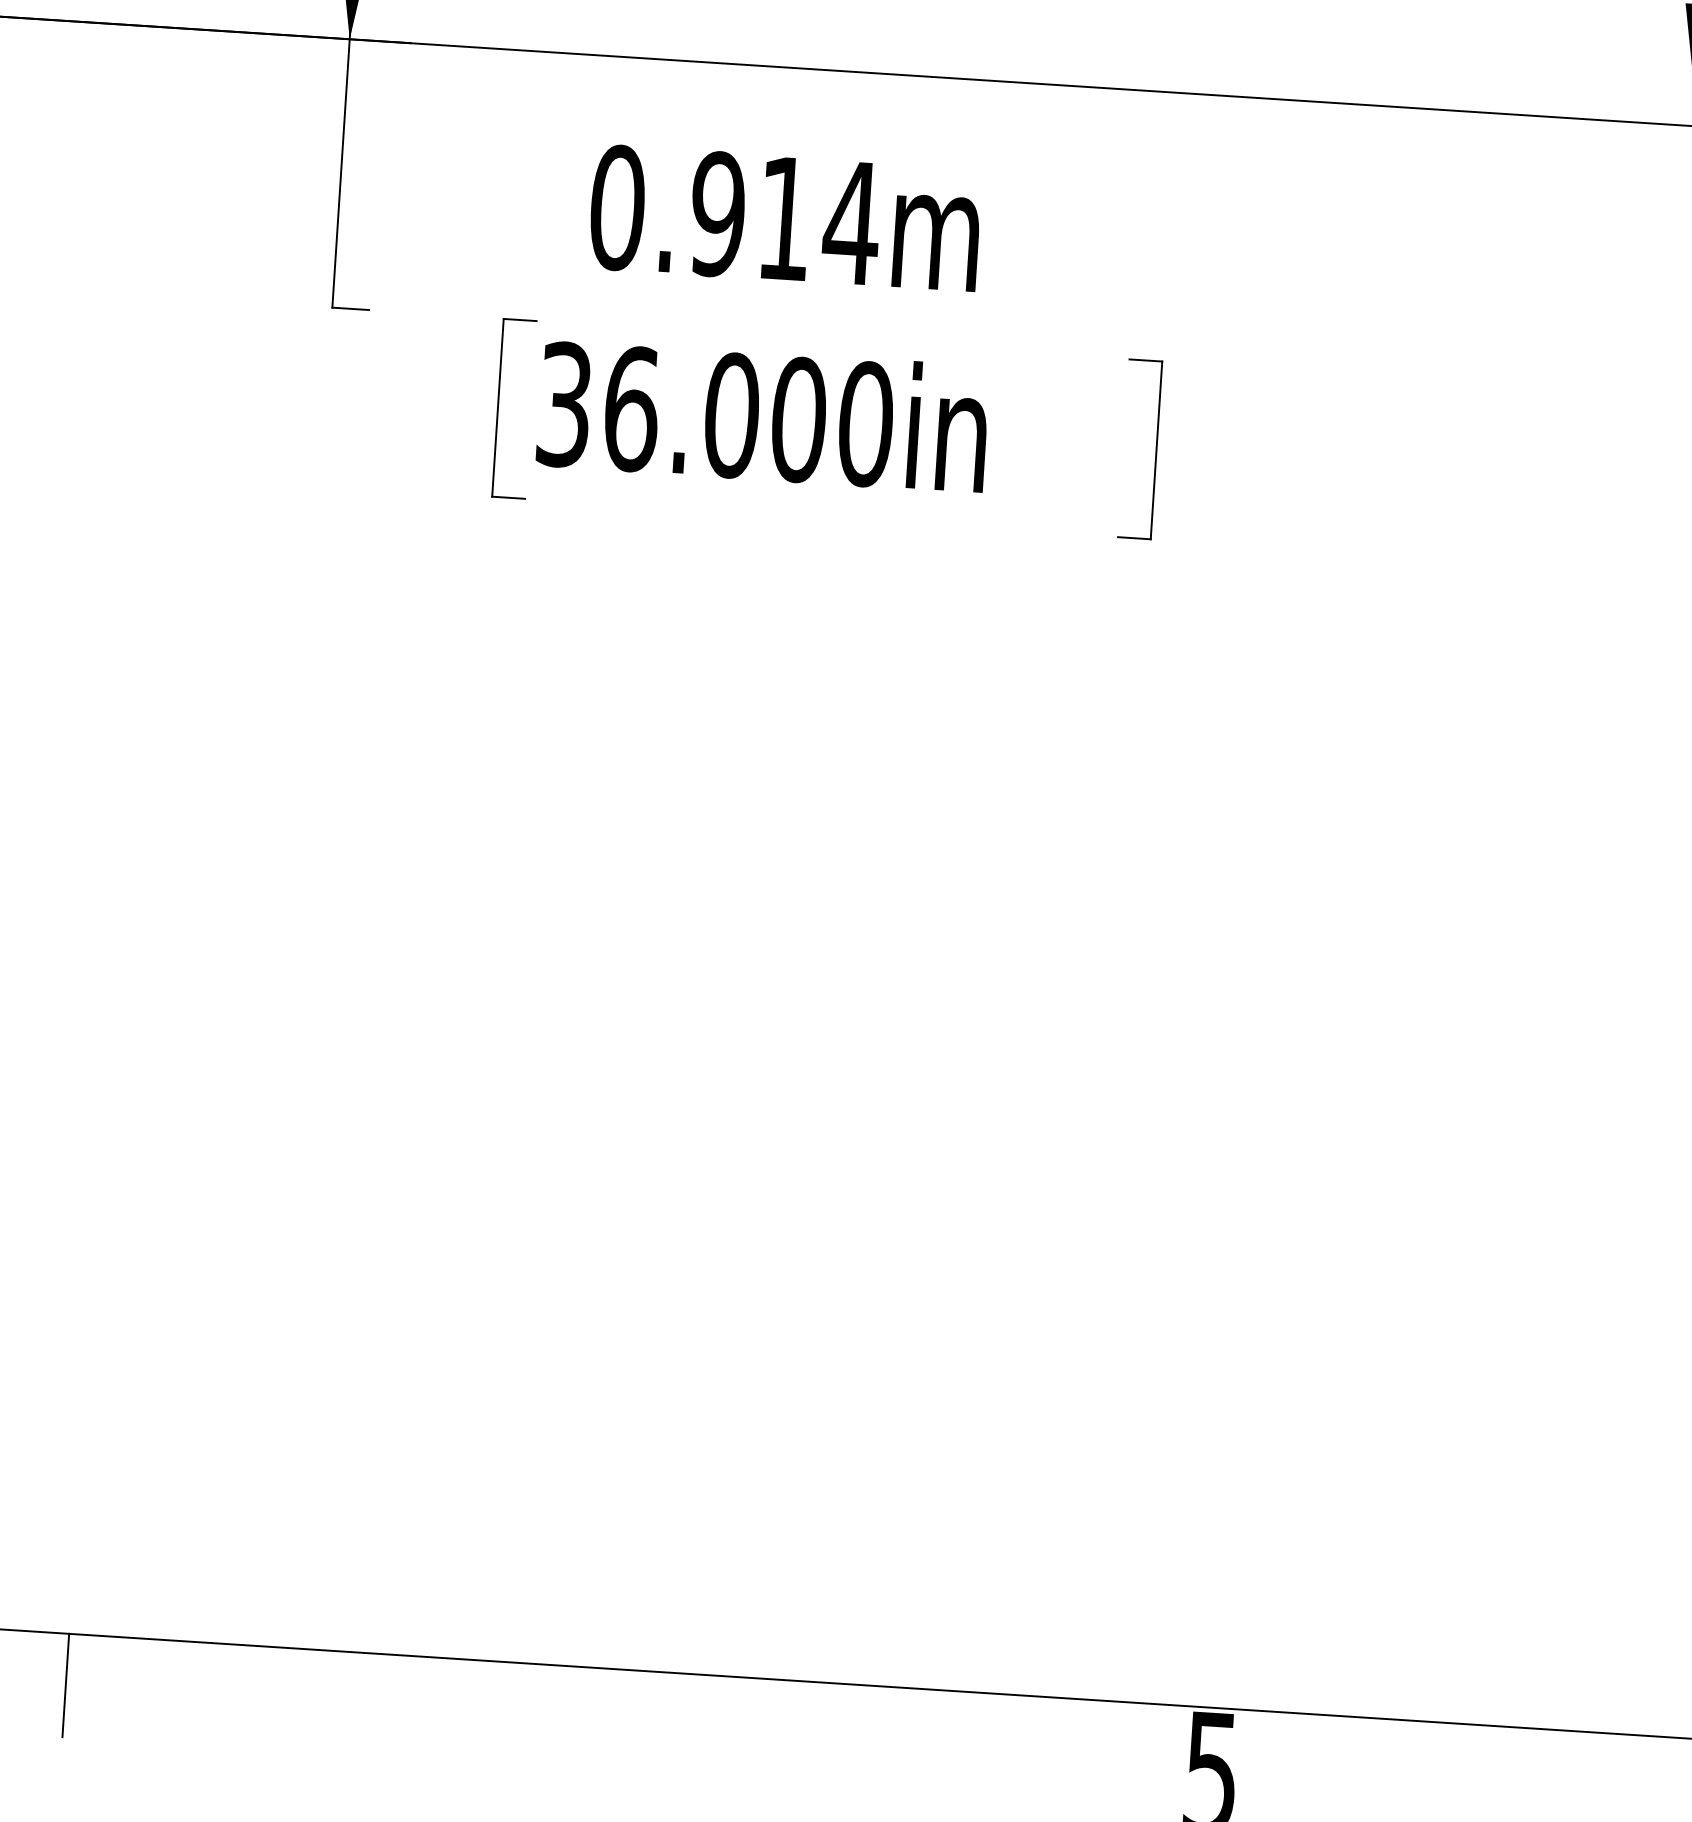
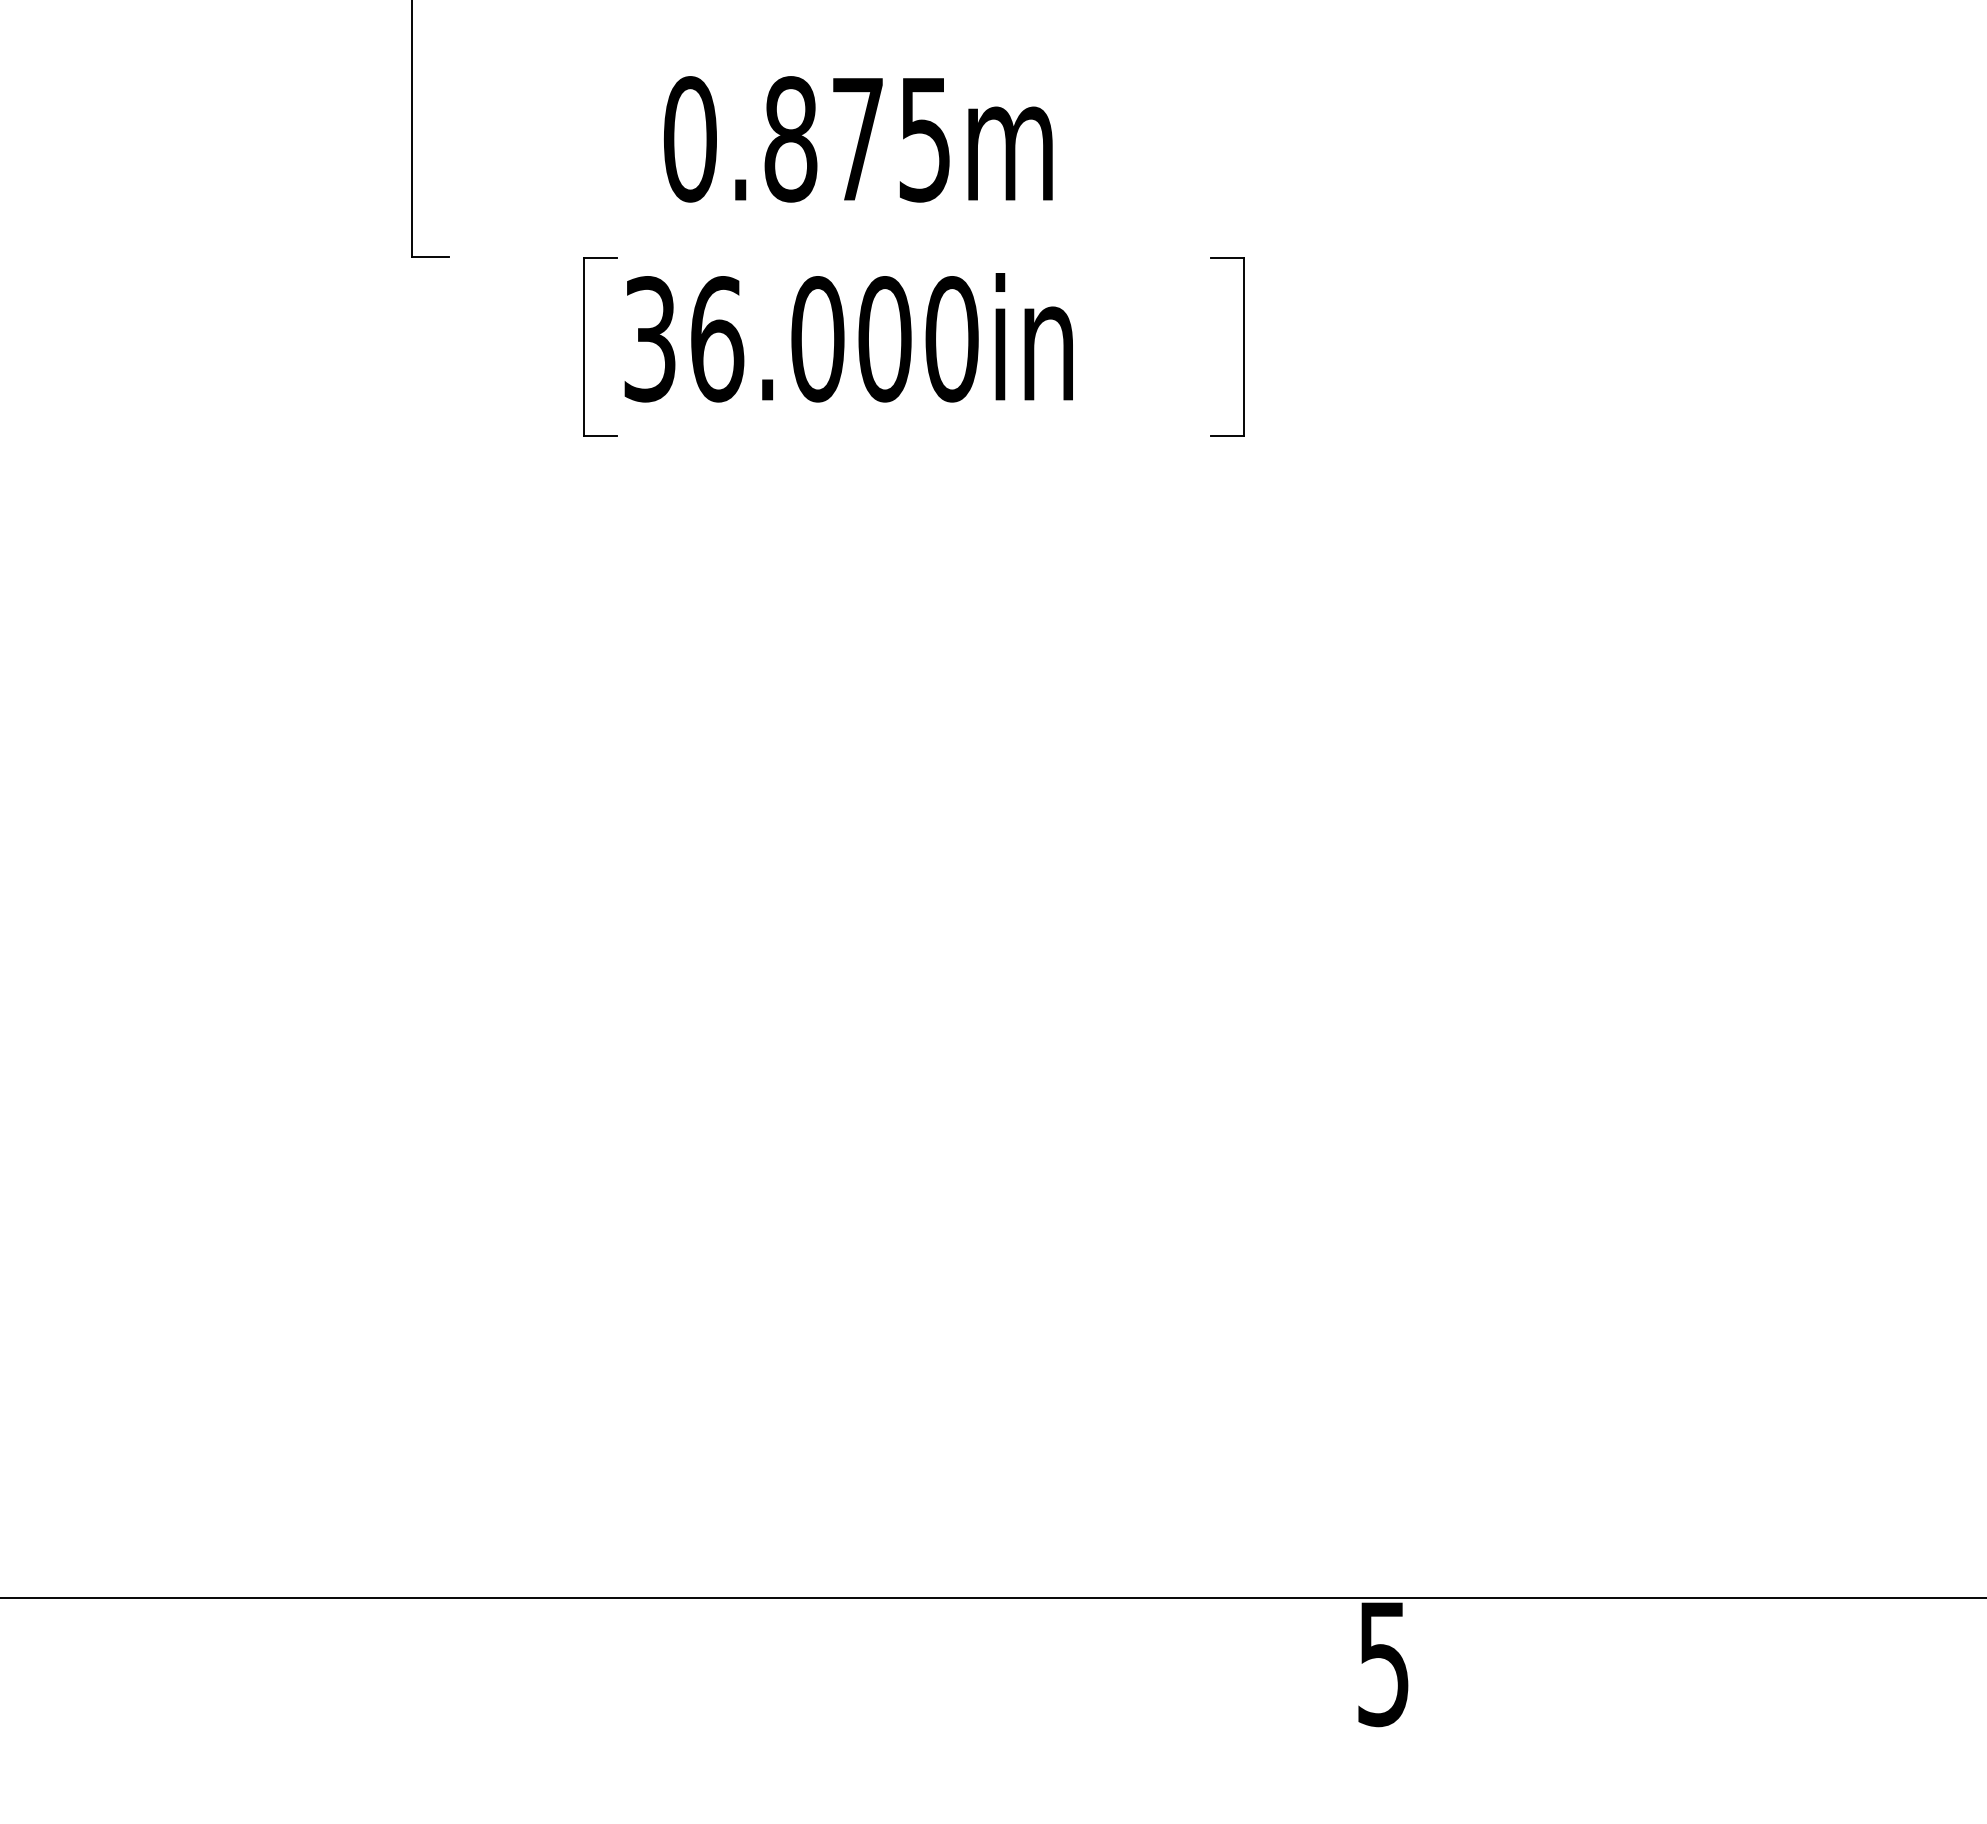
text: (785, 218) -> (858, 139), 0.914m -> 0.875m
line: (66, 1685) -> (235, 1649), removed

